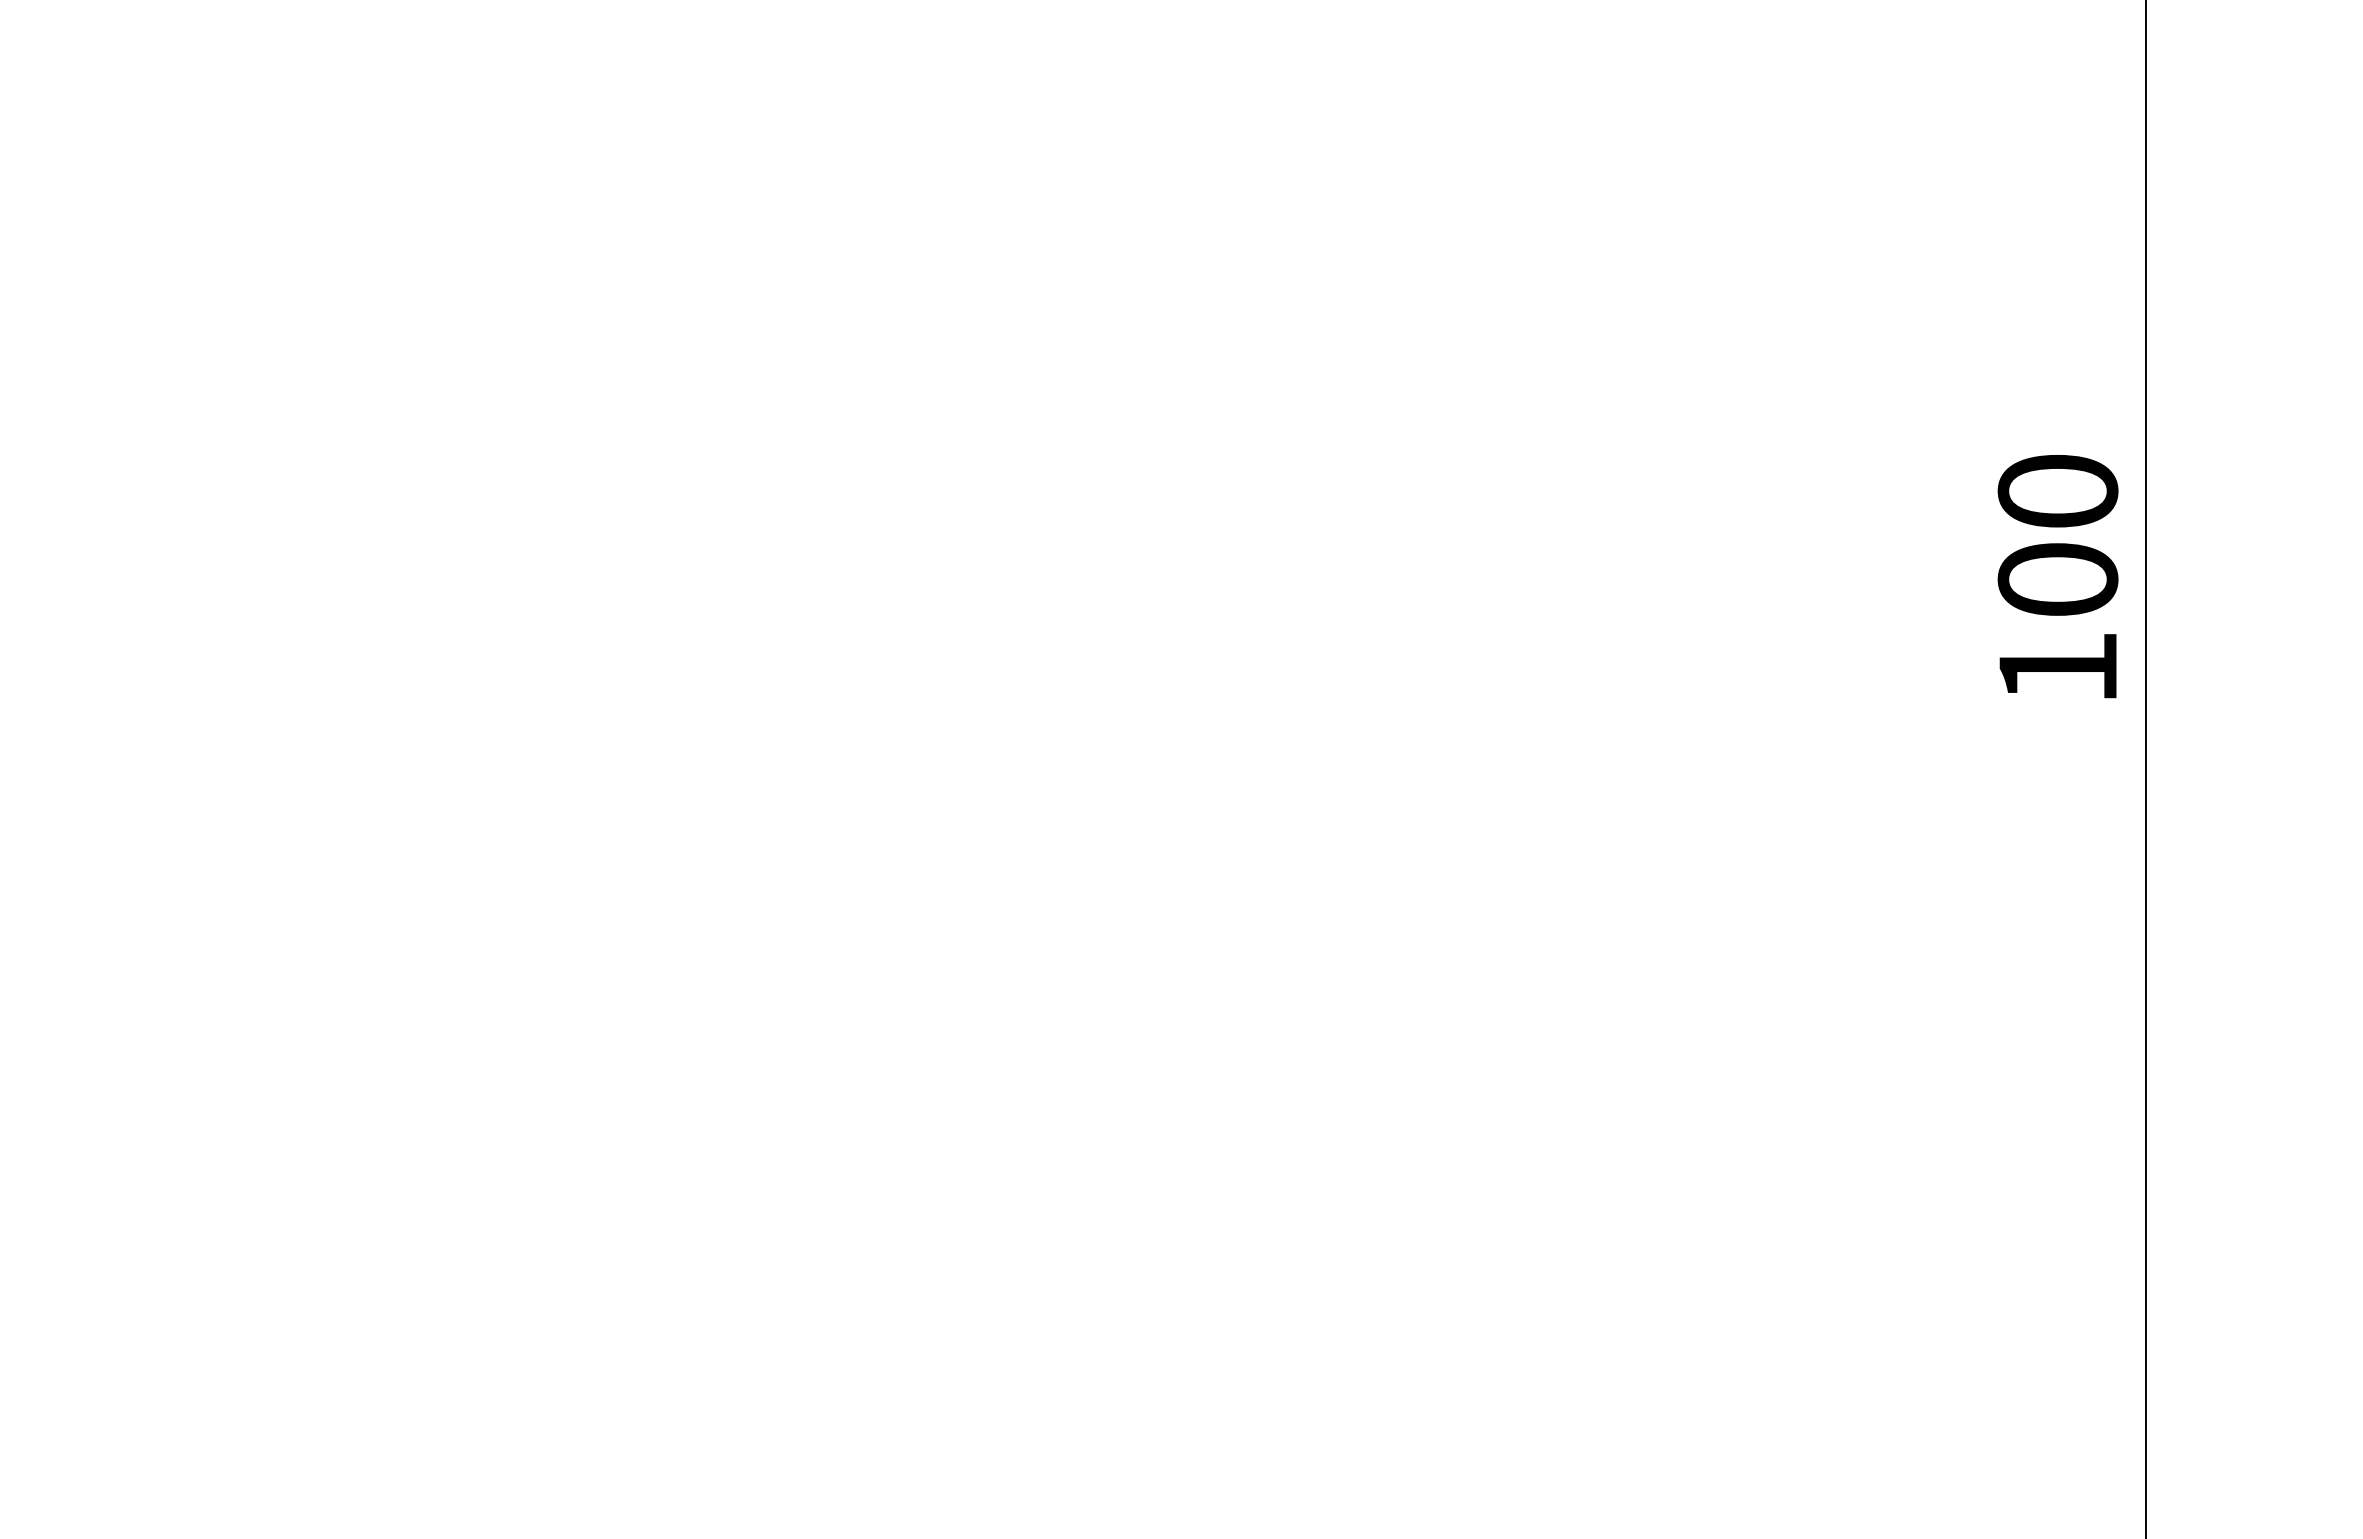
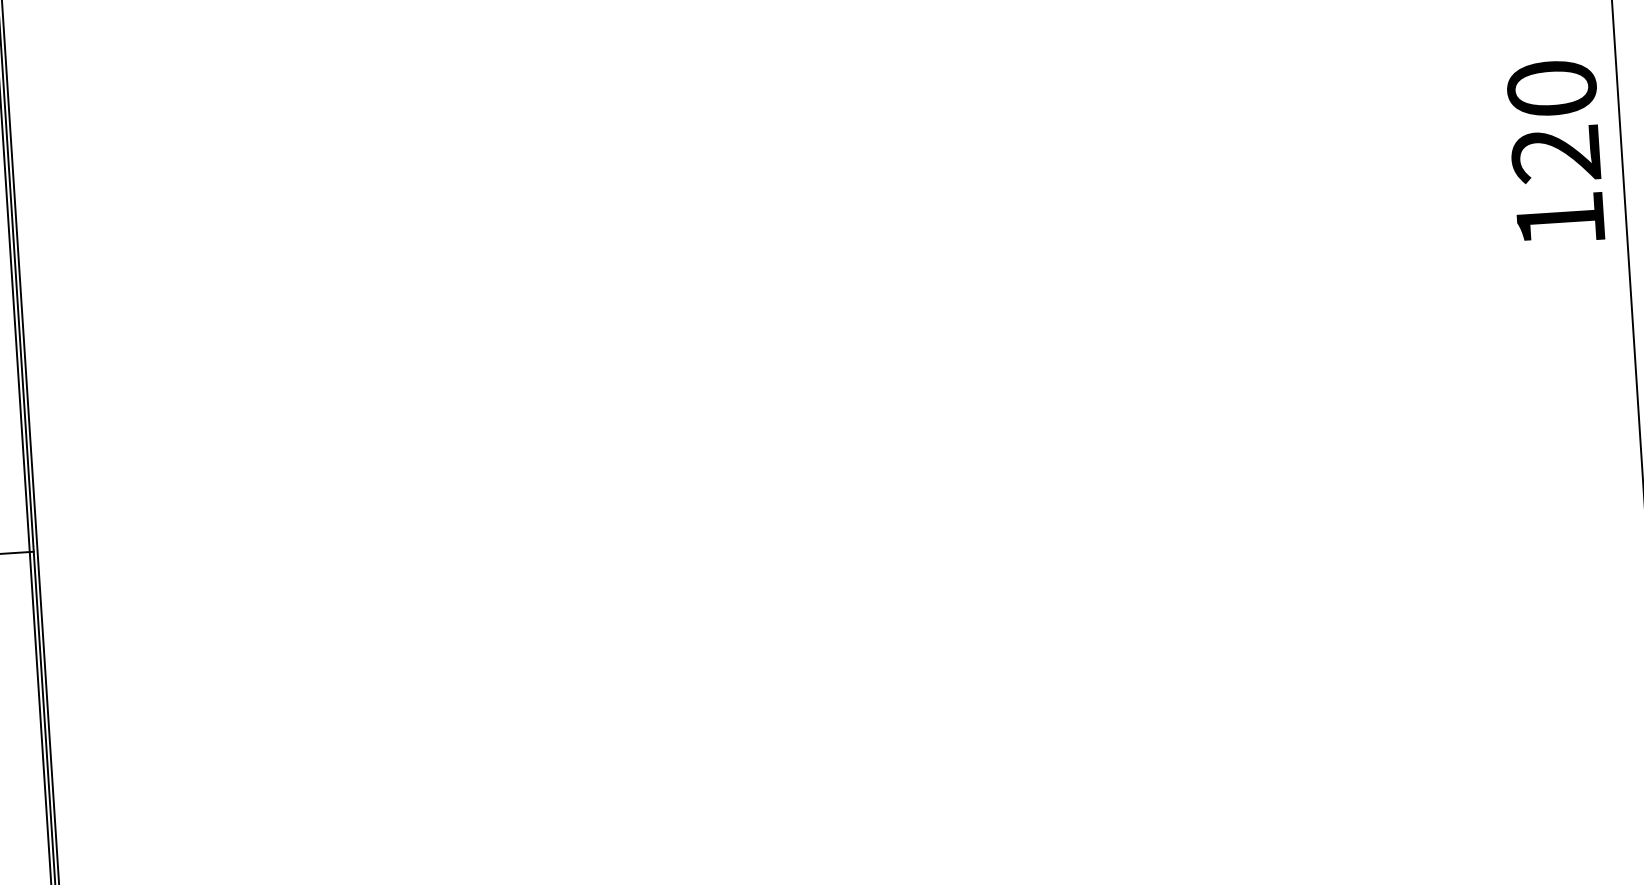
text: (2057, 580) -> (1555, 154), 100 -> 120

